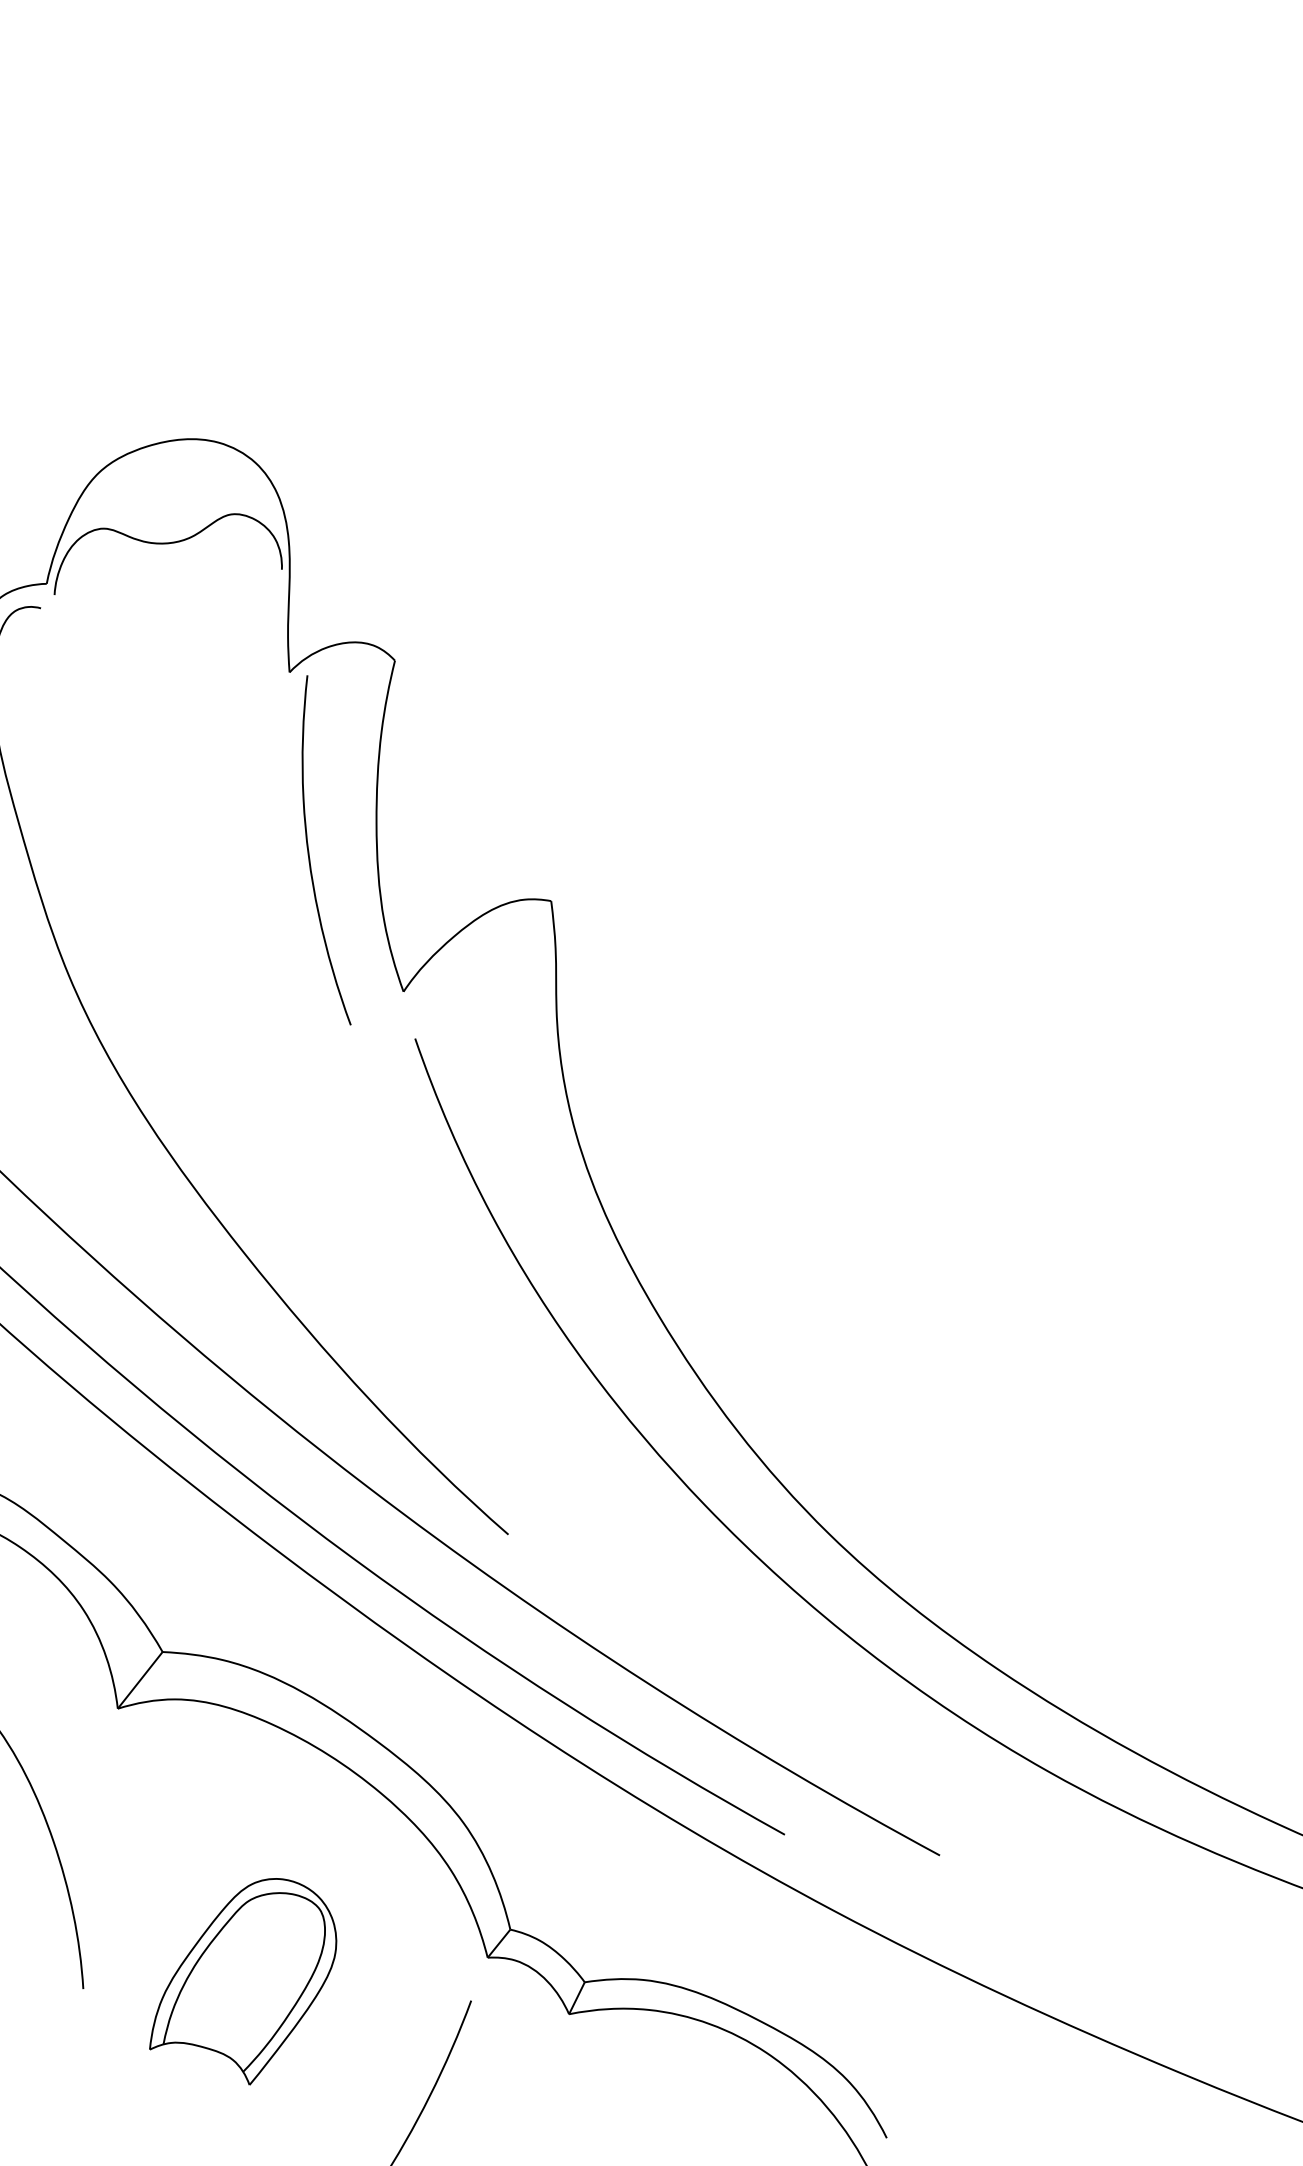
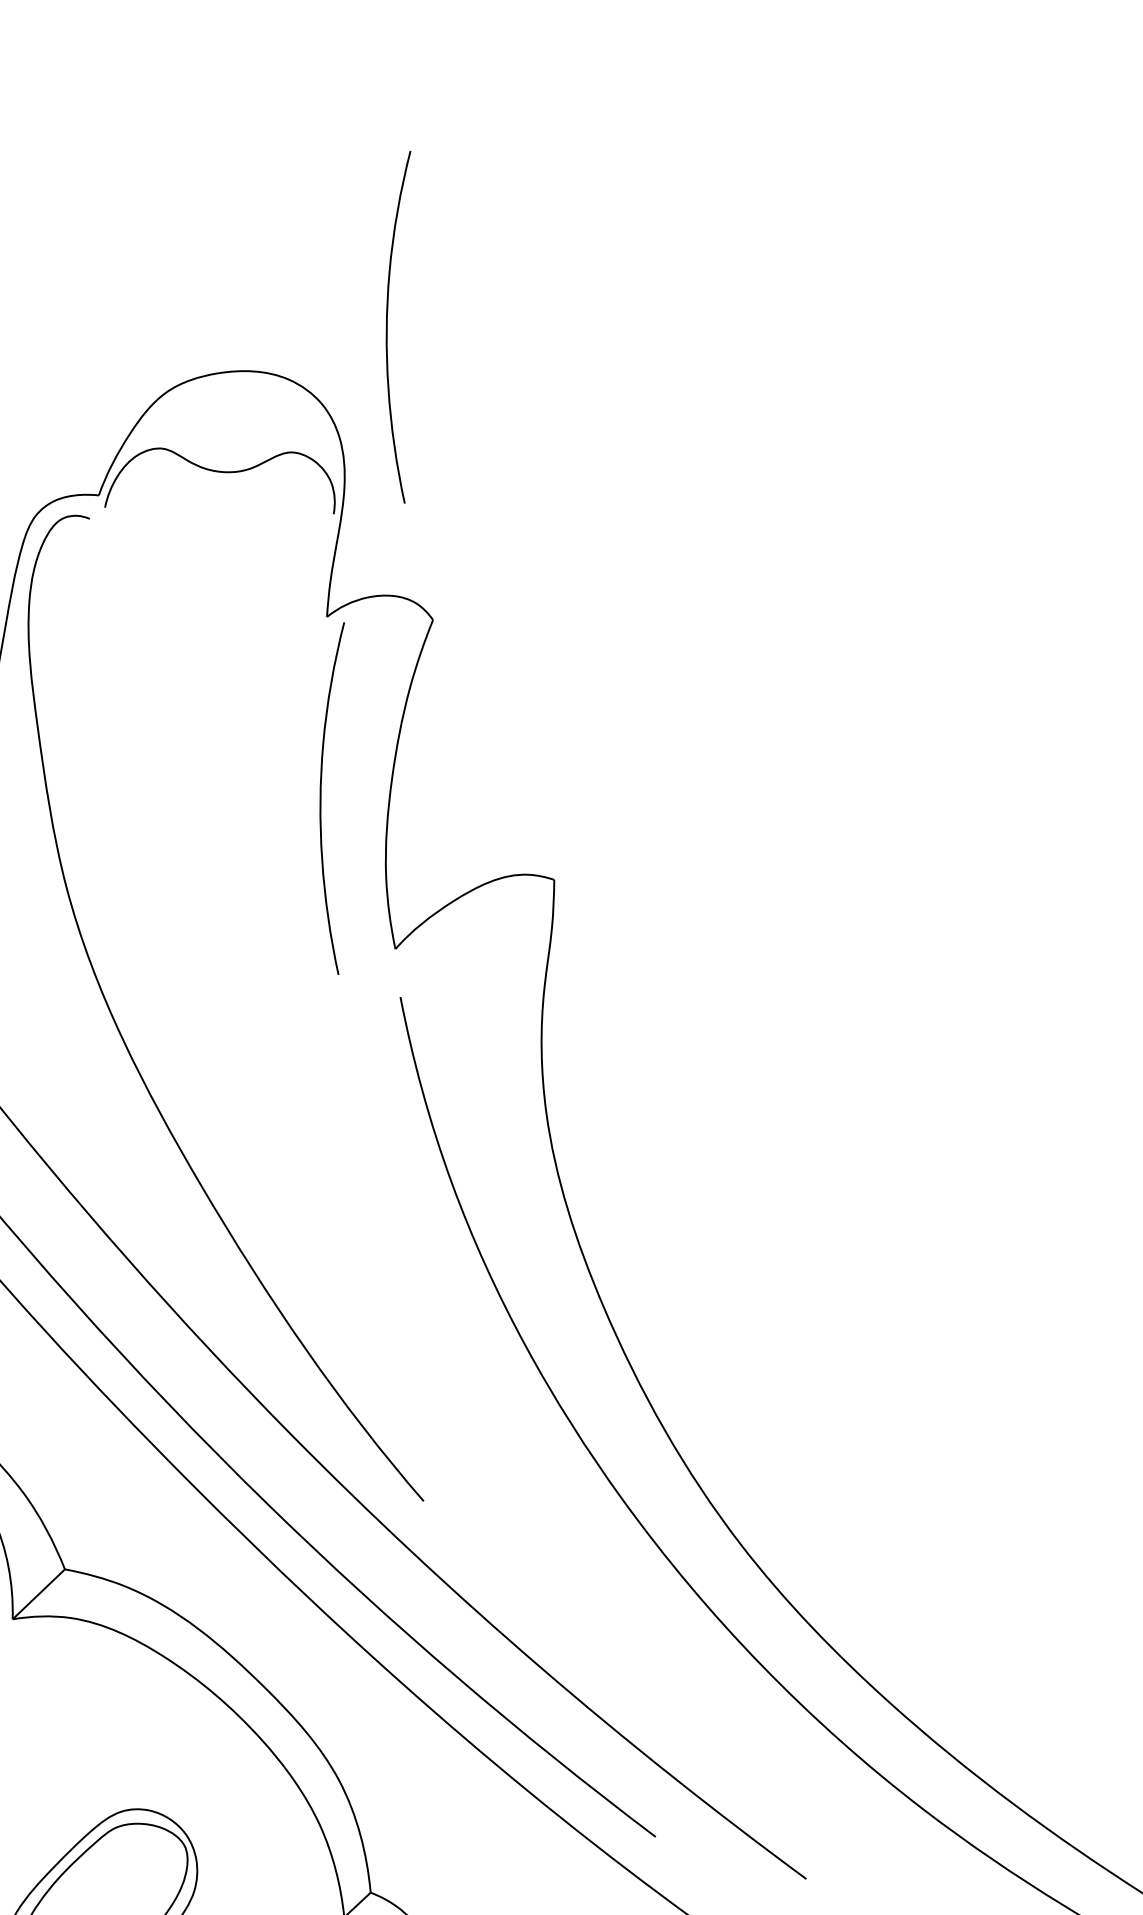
curve: (309, 374) -> (388, 324), added

